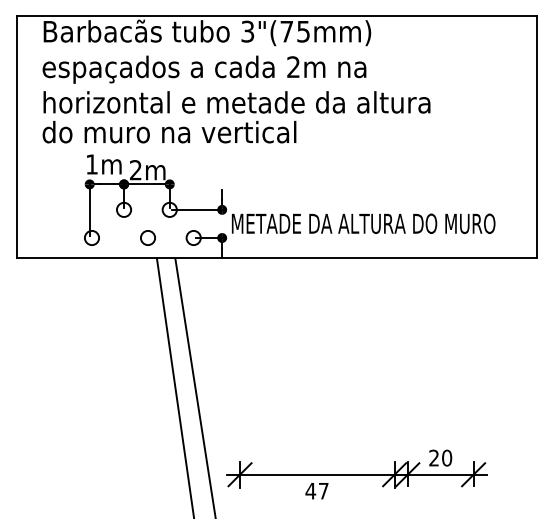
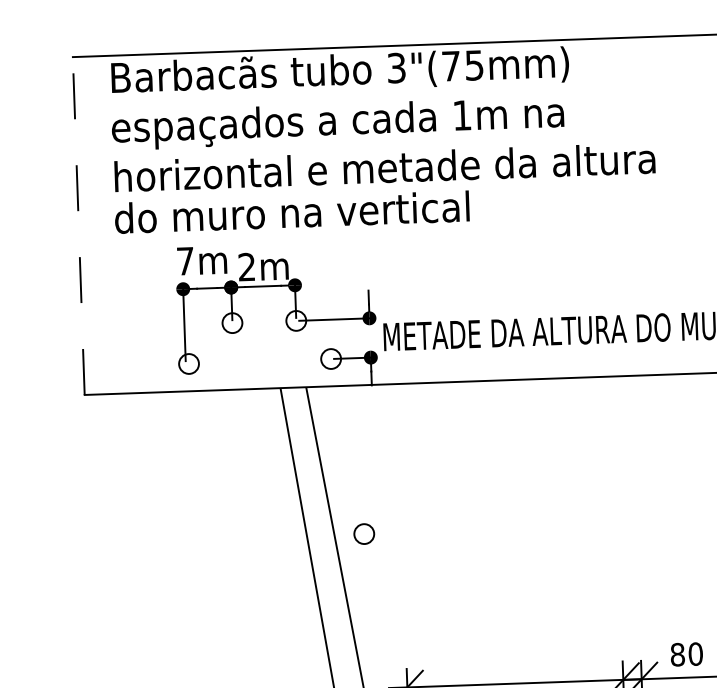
text: (293, 66) -> (462, 114), 2m -> 1m
line: (16, 136) -> (78, 225), solid -> dashed
text: (91, 164) -> (184, 261), 1m -> 7m
circle: (147, 237) -> (363, 533), moved
text: (434, 457) -> (678, 653), 20 -> 80

